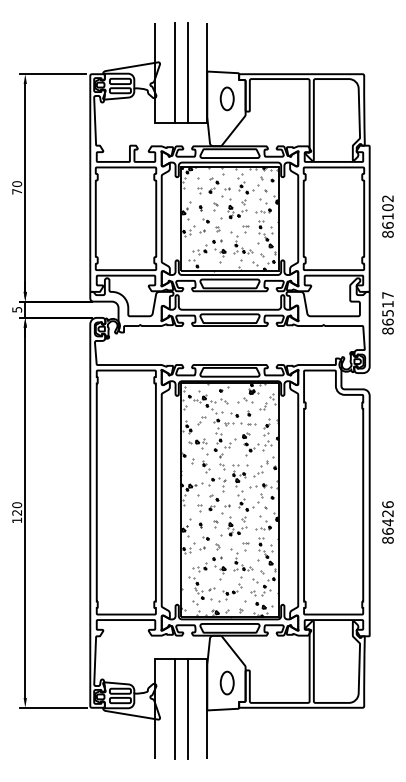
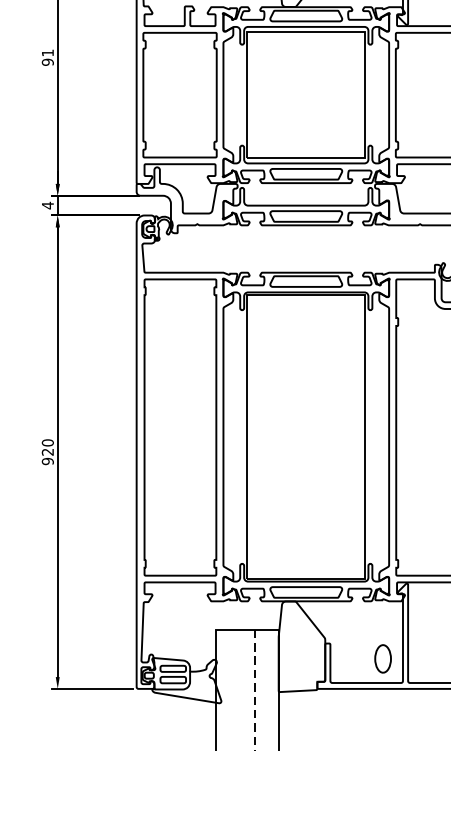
text: (17, 187) -> (48, 57), 70 -> 91
hatch: (229, 218) -> (305, 94), removed
text: (17, 309) -> (48, 205), 5 -> 4
hatch: (229, 500) -> (305, 437), removed
text: (17, 520) -> (48, 461), 120 -> 920
part: (226, 682) -> (382, 658), moved
line: (174, 708) -> (238, 689), removed
line: (187, 708) -> (254, 689), solid -> dashed

